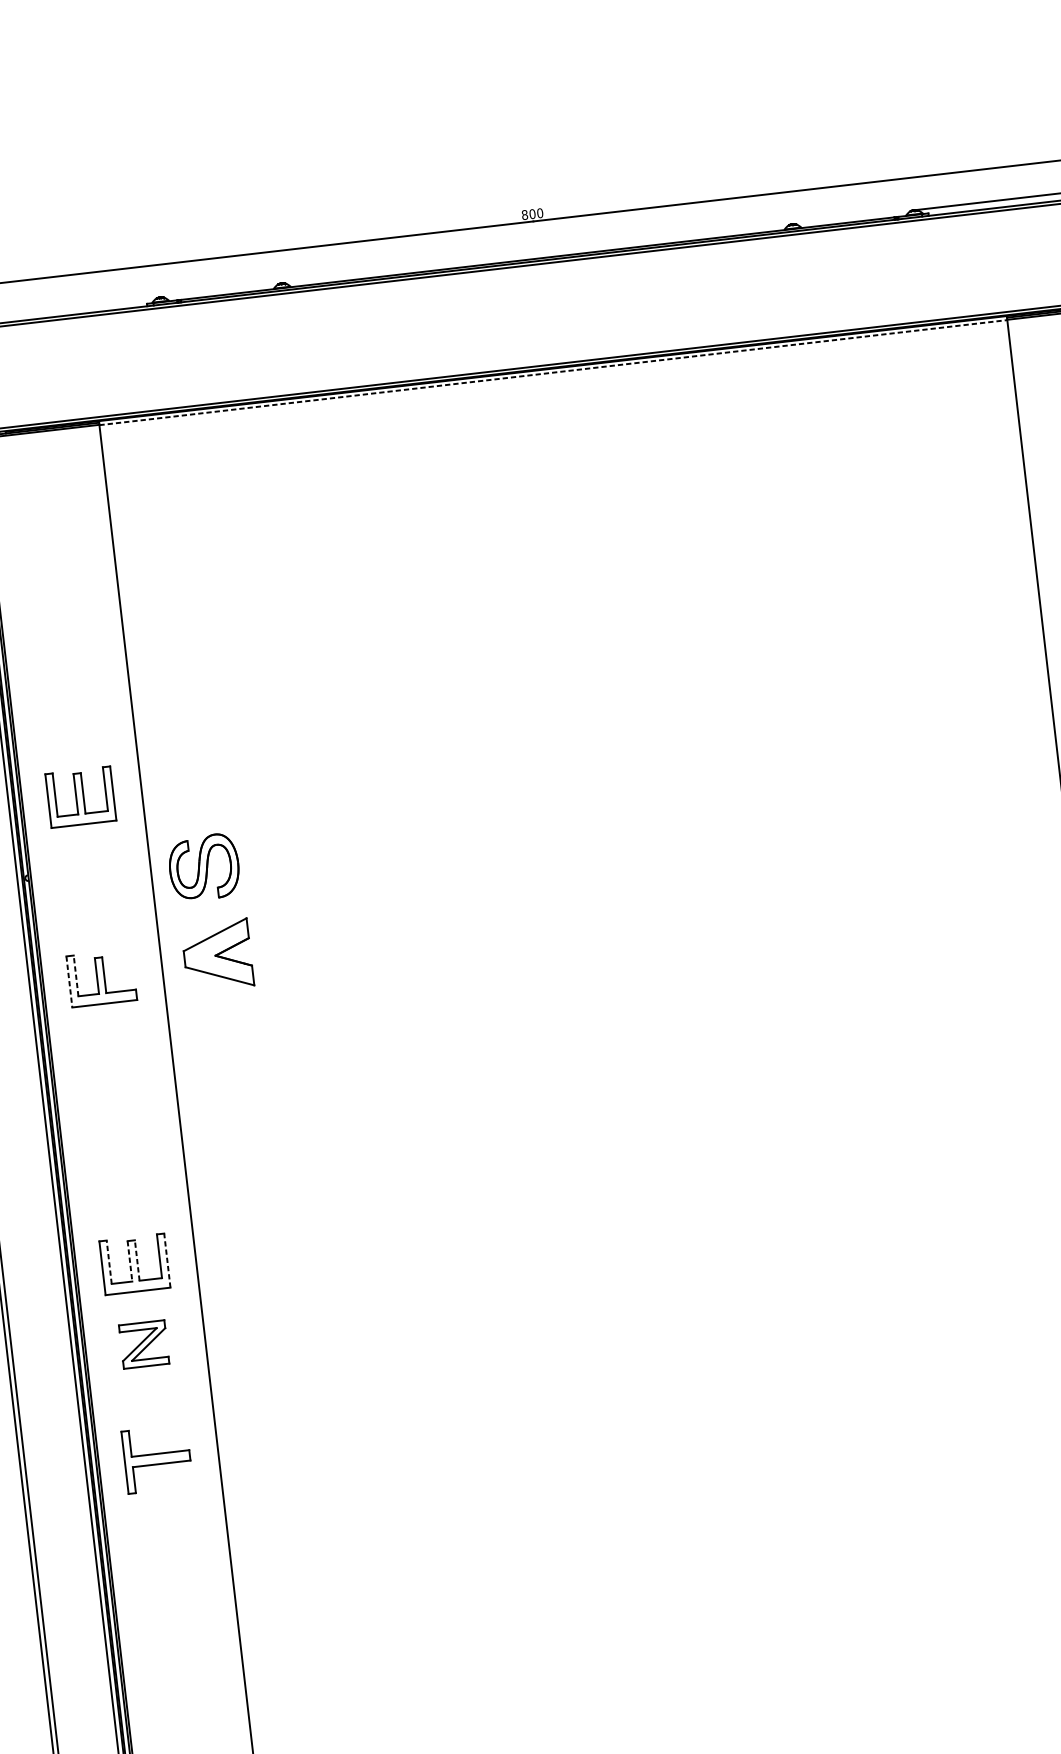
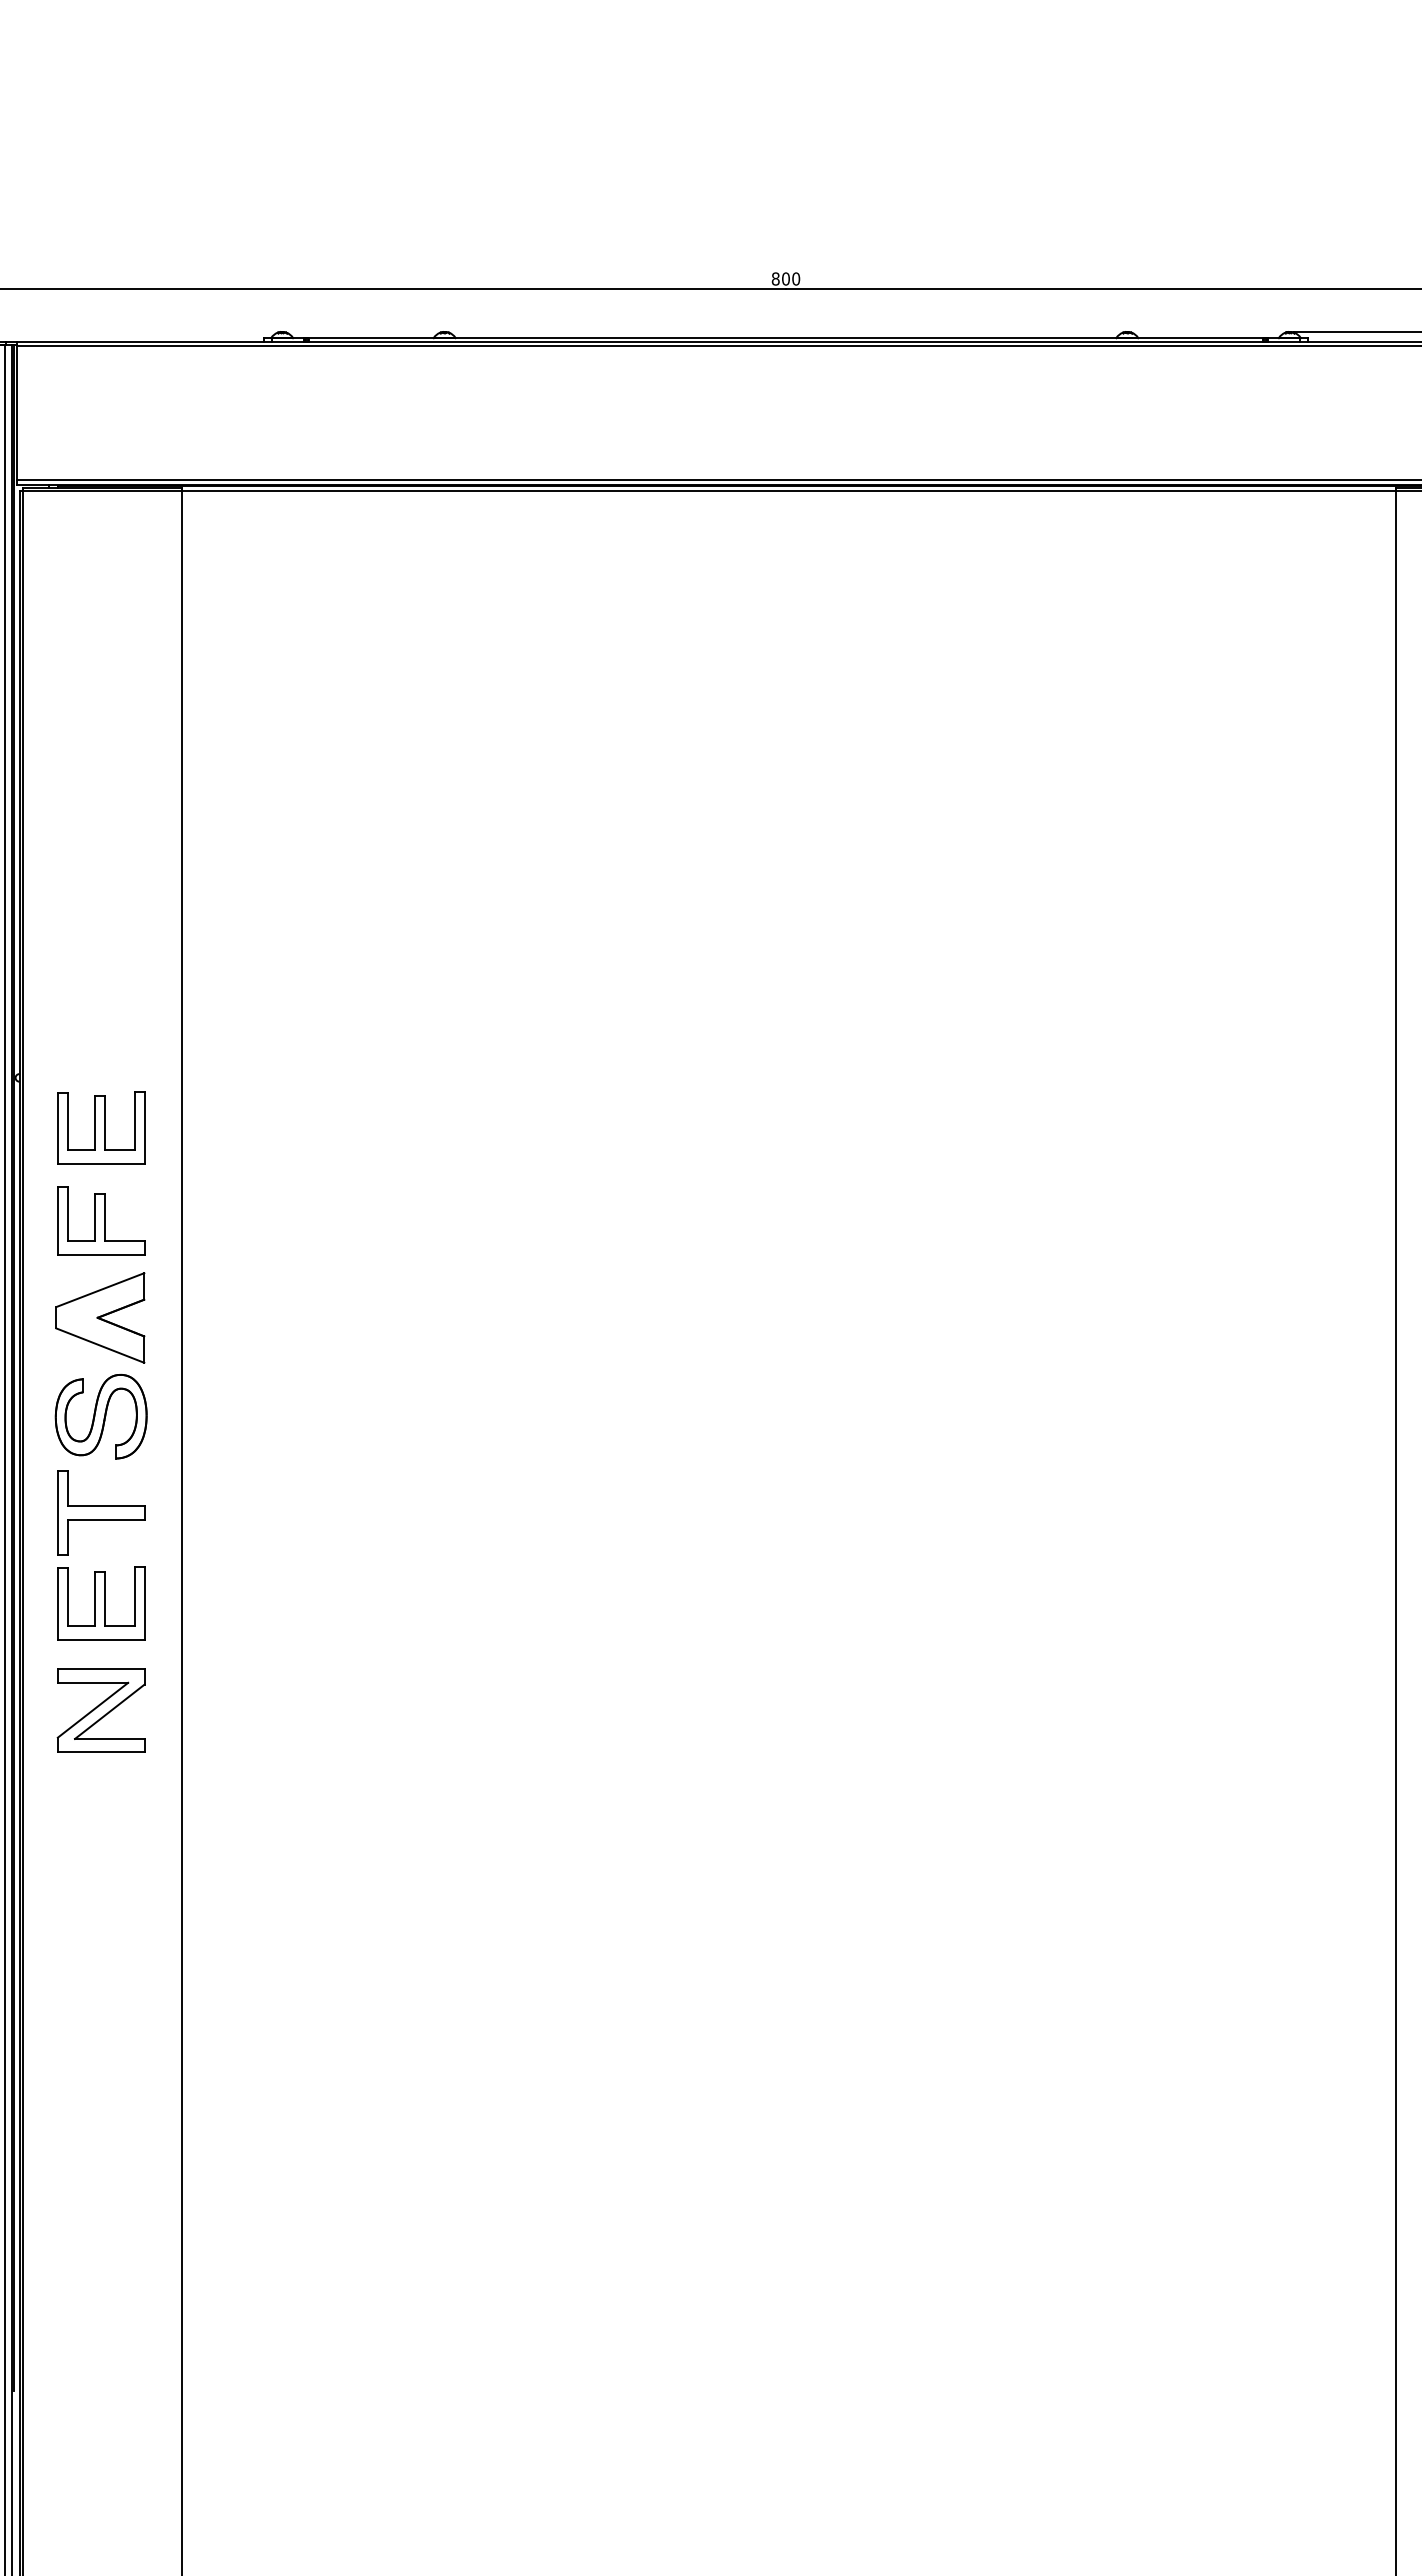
line: (553, 372) -> (789, 491), dashed -> solid
part: (81, 796) -> (101, 1127), moved
part: (203, 867) -> (100, 1416), moved
part: (217, 955) -> (100, 1317), moved
line: (75, 975) -> (67, 1213), dashed -> solid
line: (69, 982) -> (57, 1221), dashed -> solid
line: (136, 1260) -> (104, 1598), dashed -> solid
line: (167, 1260) -> (144, 1603), dashed -> solid
line: (109, 1261) -> (67, 1596), dashed -> solid
line: (130, 1261) -> (95, 1599), dashed -> solid
part: (143, 1344) -> (100, 1710), size x1.43
part: (157, 1458) -> (101, 1512), moved

